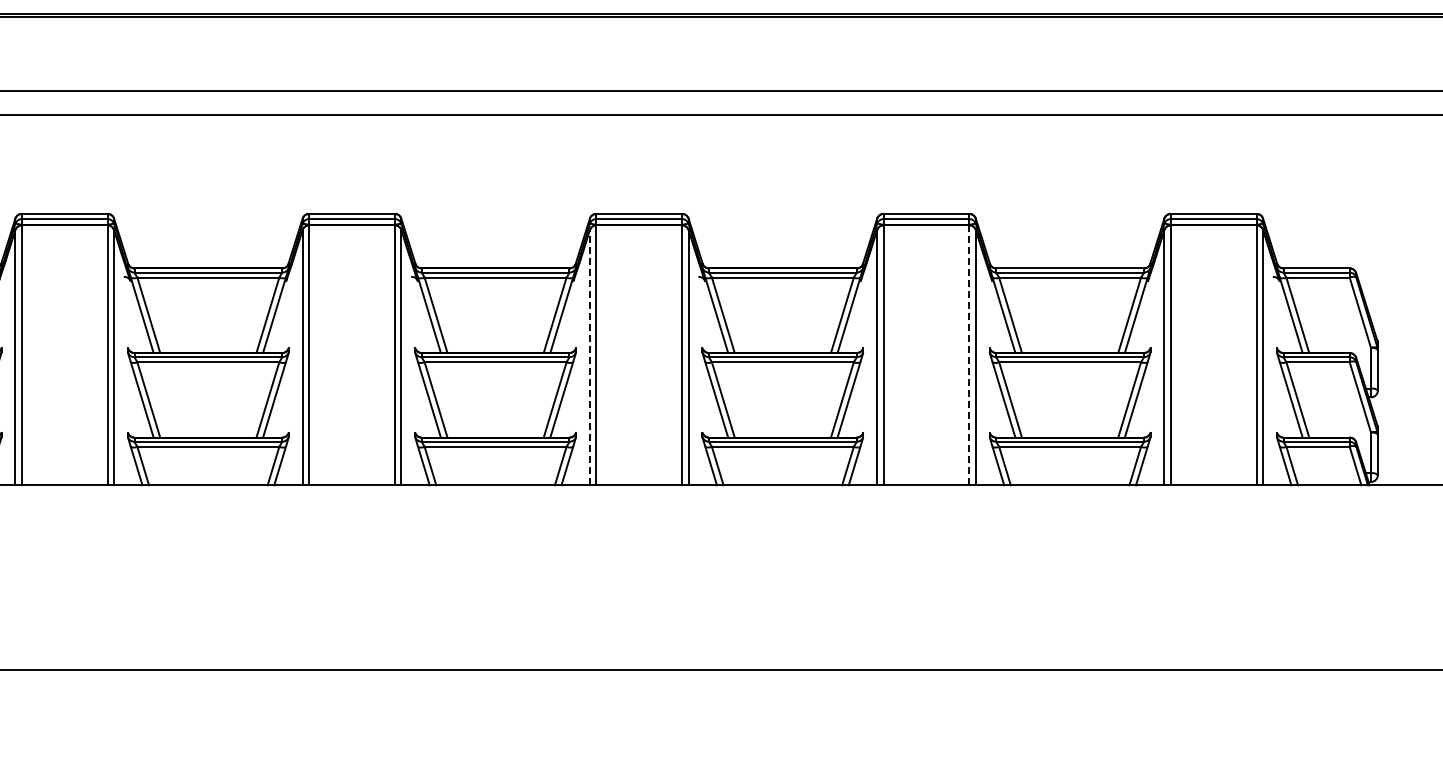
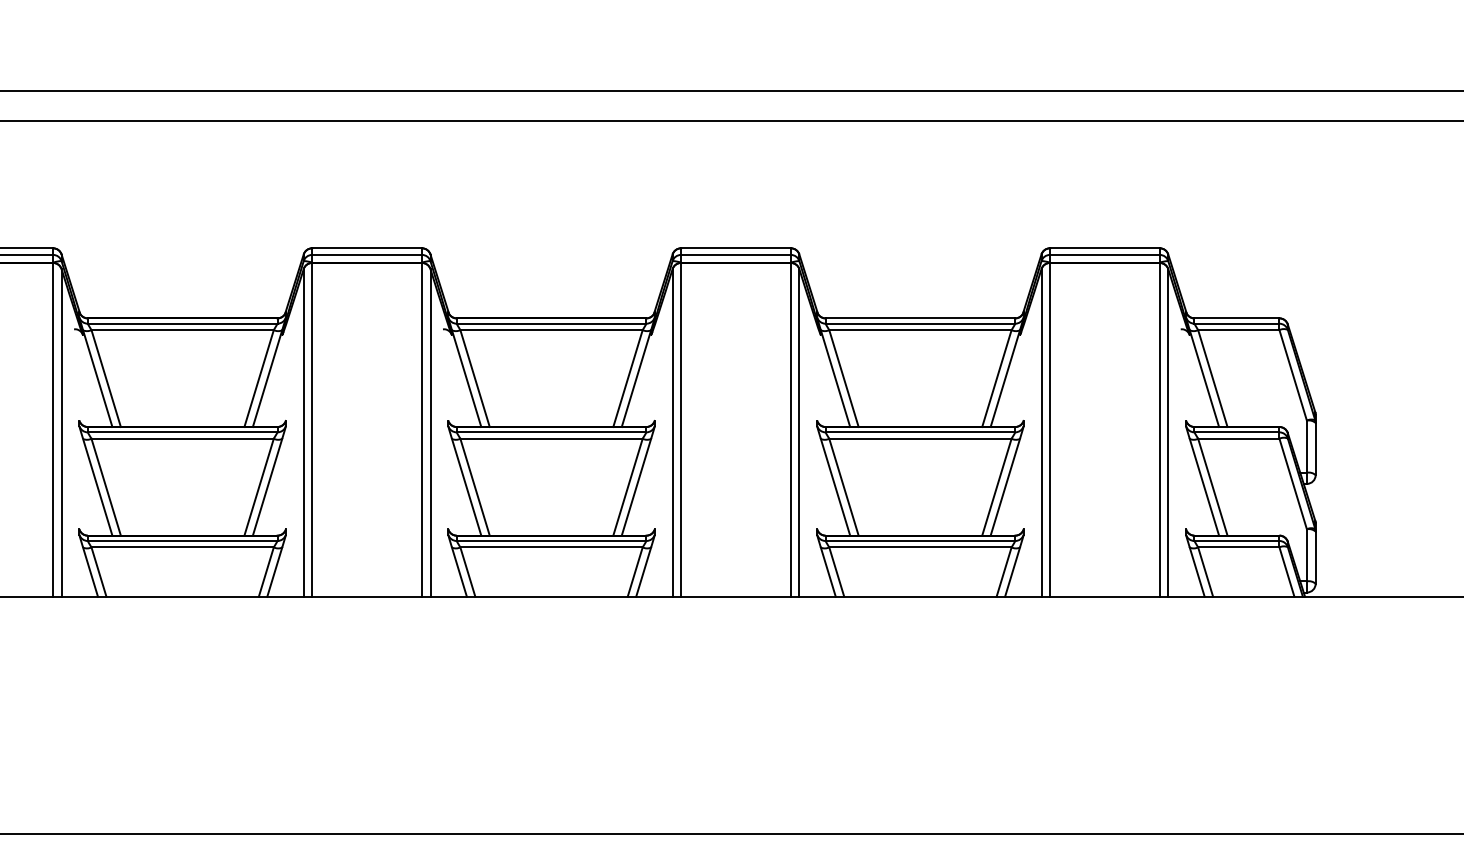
line: (969, 354) -> (791, 428), dashed -> solid
line: (589, 357) -> (303, 432), dashed -> solid

